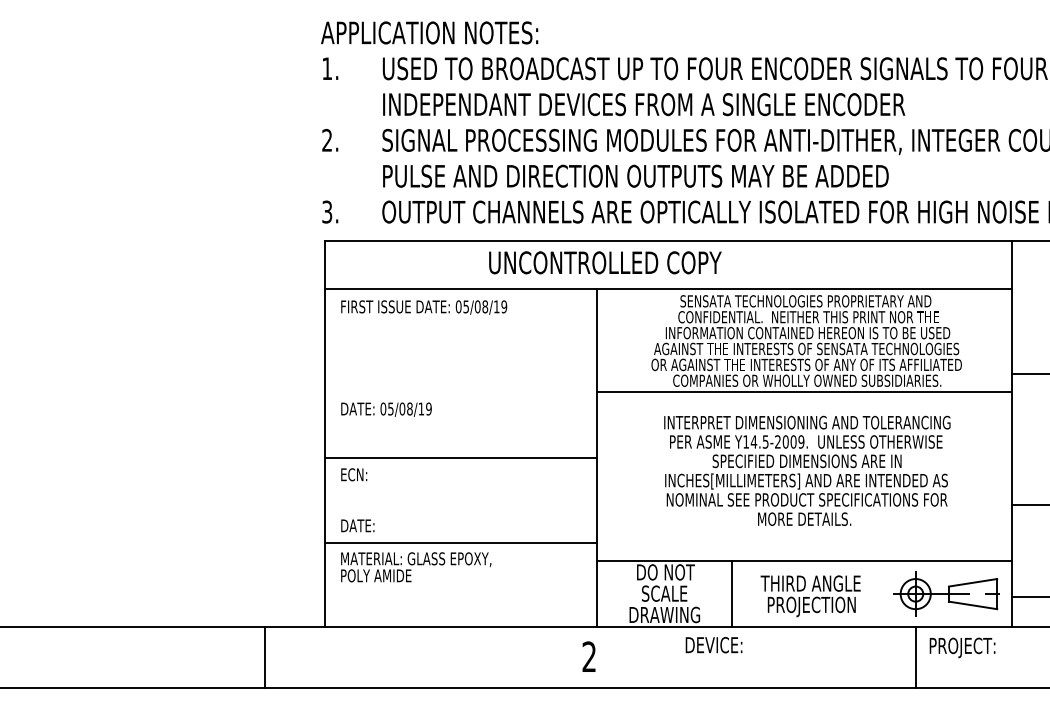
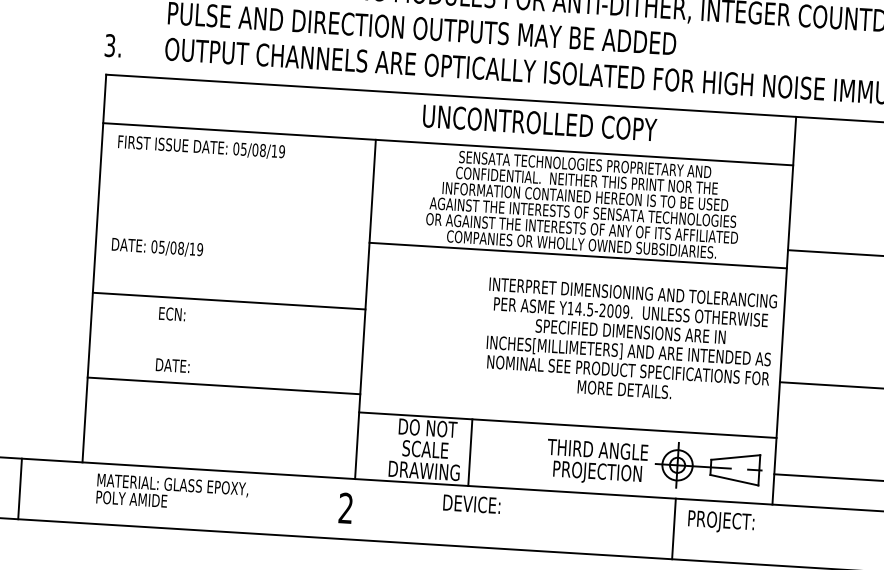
text: (605, 262) -> (540, 122), moved
text: (807, 470) -> (630, 340), moved
text: (357, 500) -> (174, 340), moved
text: (416, 567) -> (172, 493), moved
line: (732, 593) -> (470, 452), moved
text: (810, 596) -> (596, 462), moved

